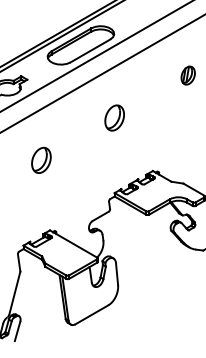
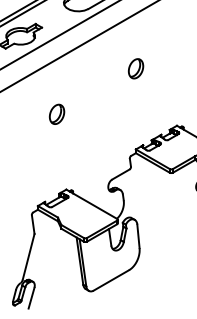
part: (114, 117) -> (135, 68), size x0.71
part: (40, 160) -> (56, 114), size x0.71

